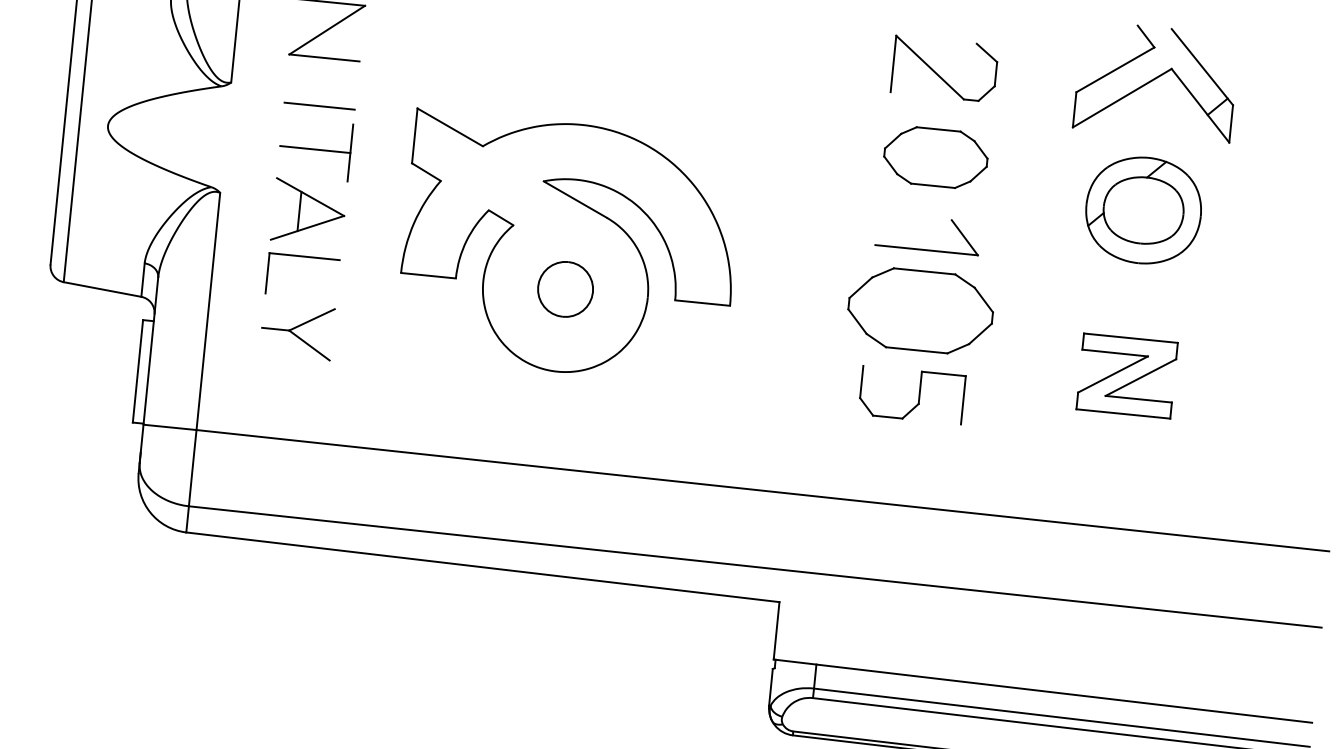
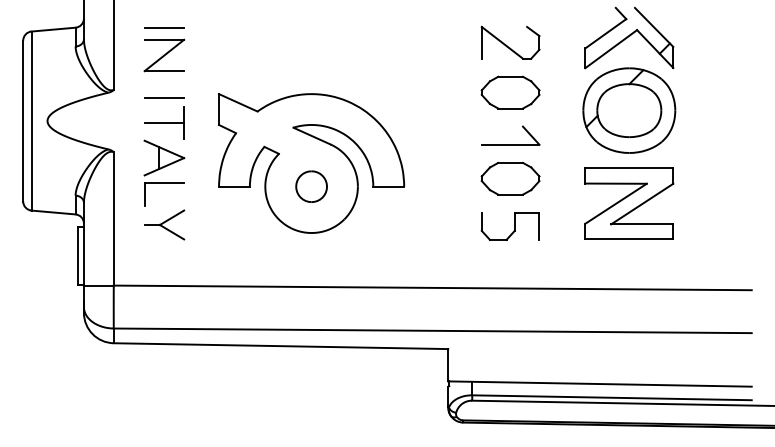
part: (1143, 210) -> (629, 110), size x1.43
part: (920, 310) -> (510, 178), size x0.71
part: (1127, 375) -> (629, 203), size x1.67

